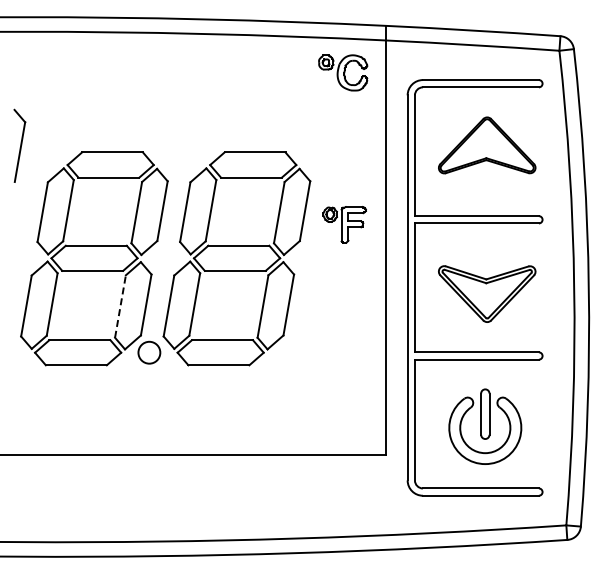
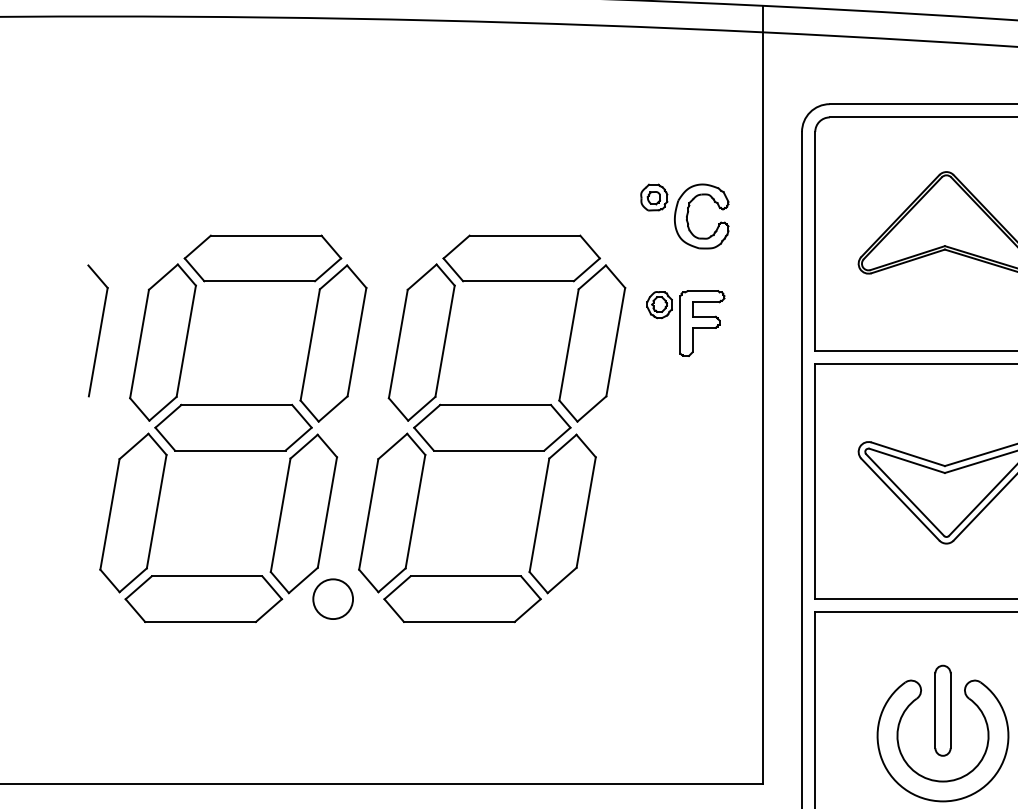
part: (343, 72) -> (685, 215), moved
part: (19, 145) -> (97, 330), moved
part: (344, 224) -> (685, 322), moved
line: (120, 306) -> (280, 515), dashed -> solid

